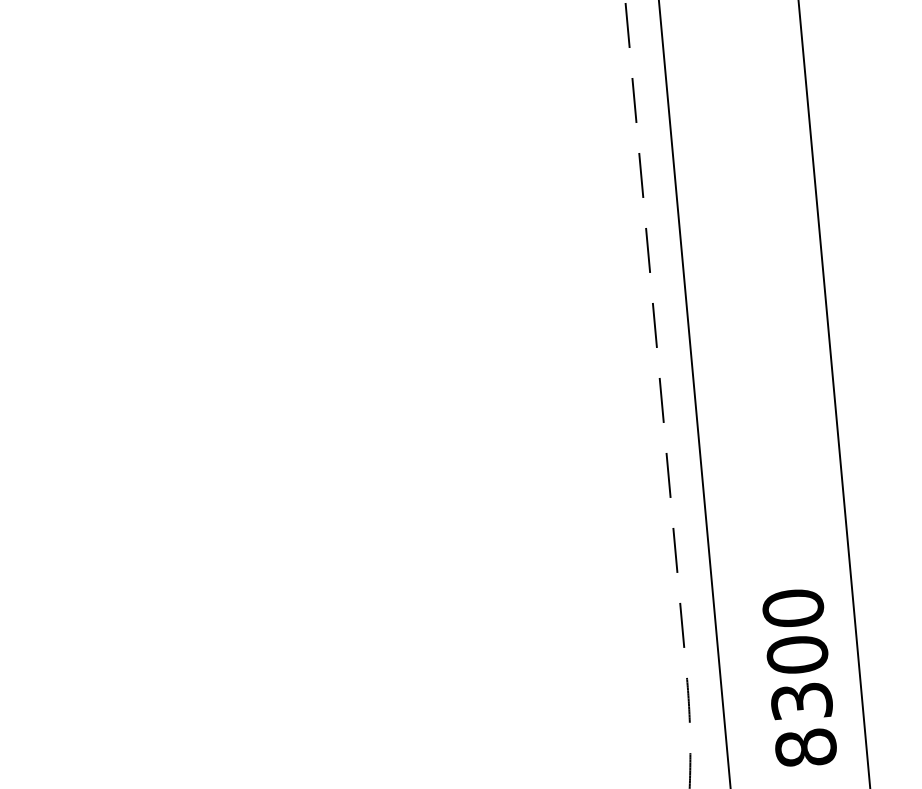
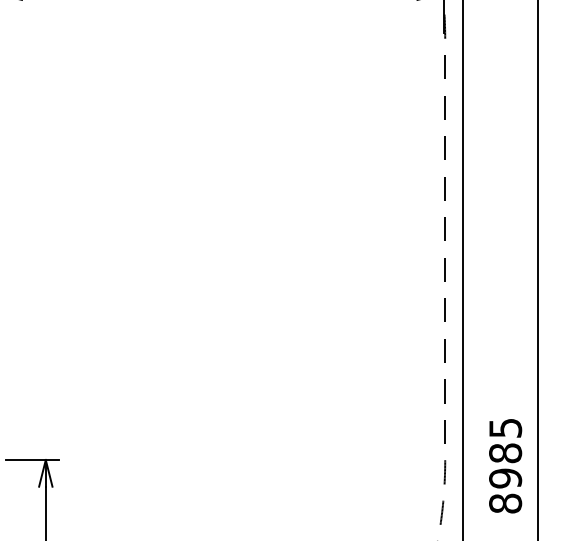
text: (797, 655) -> (505, 453), 8300 -> 8985

